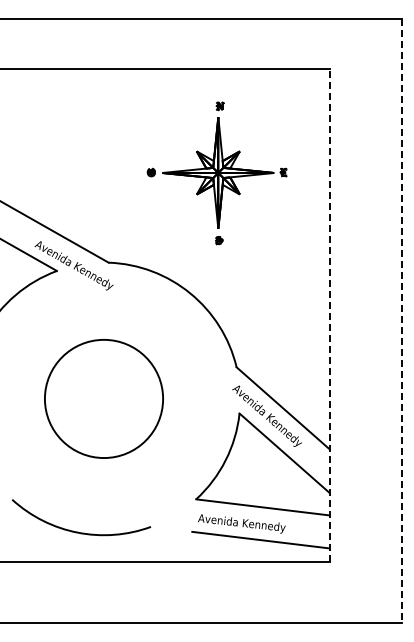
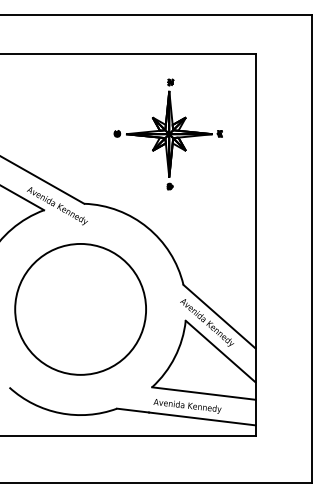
line: (329, 315) -> (255, 244), dashed -> solid
line: (401, 321) -> (311, 249), dashed -> solid
circle: (103, 398) -> (80, 309), size x1.43
line: (171, 528) -> (132, 409), added

